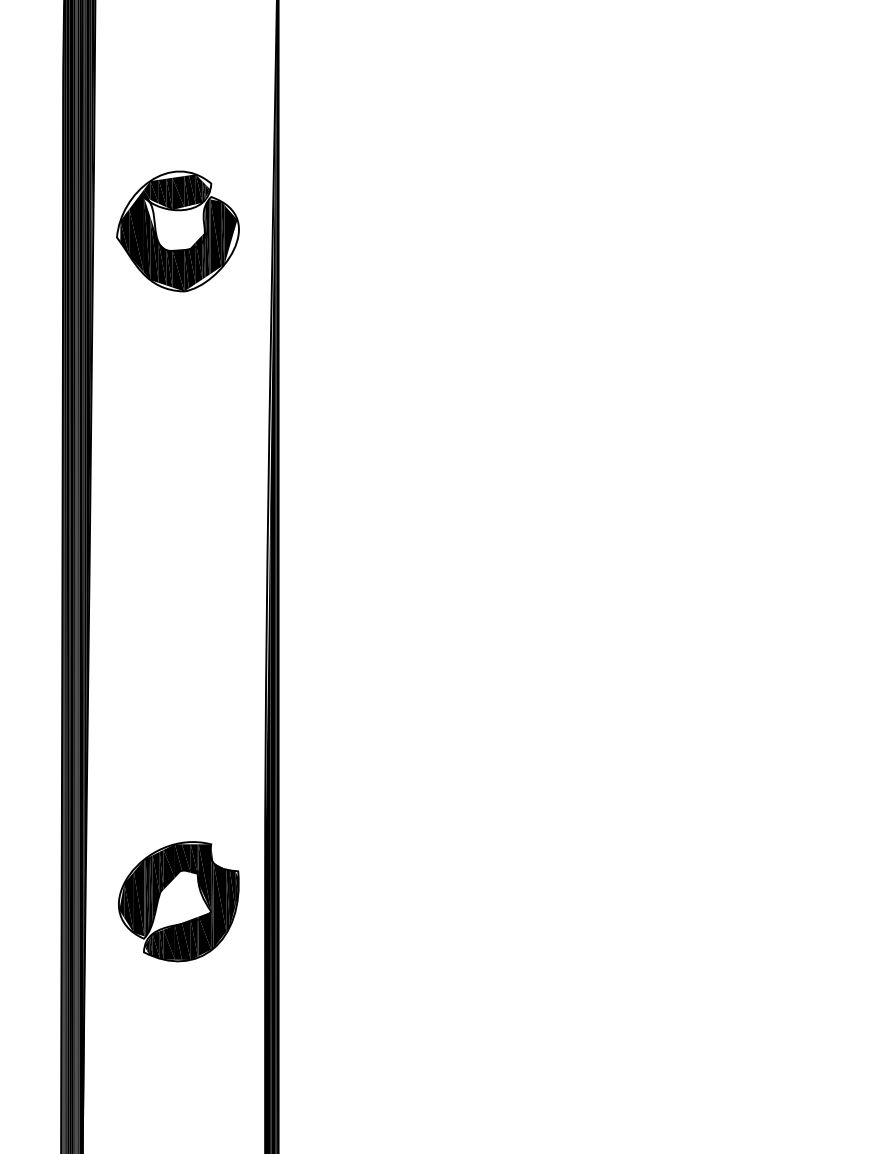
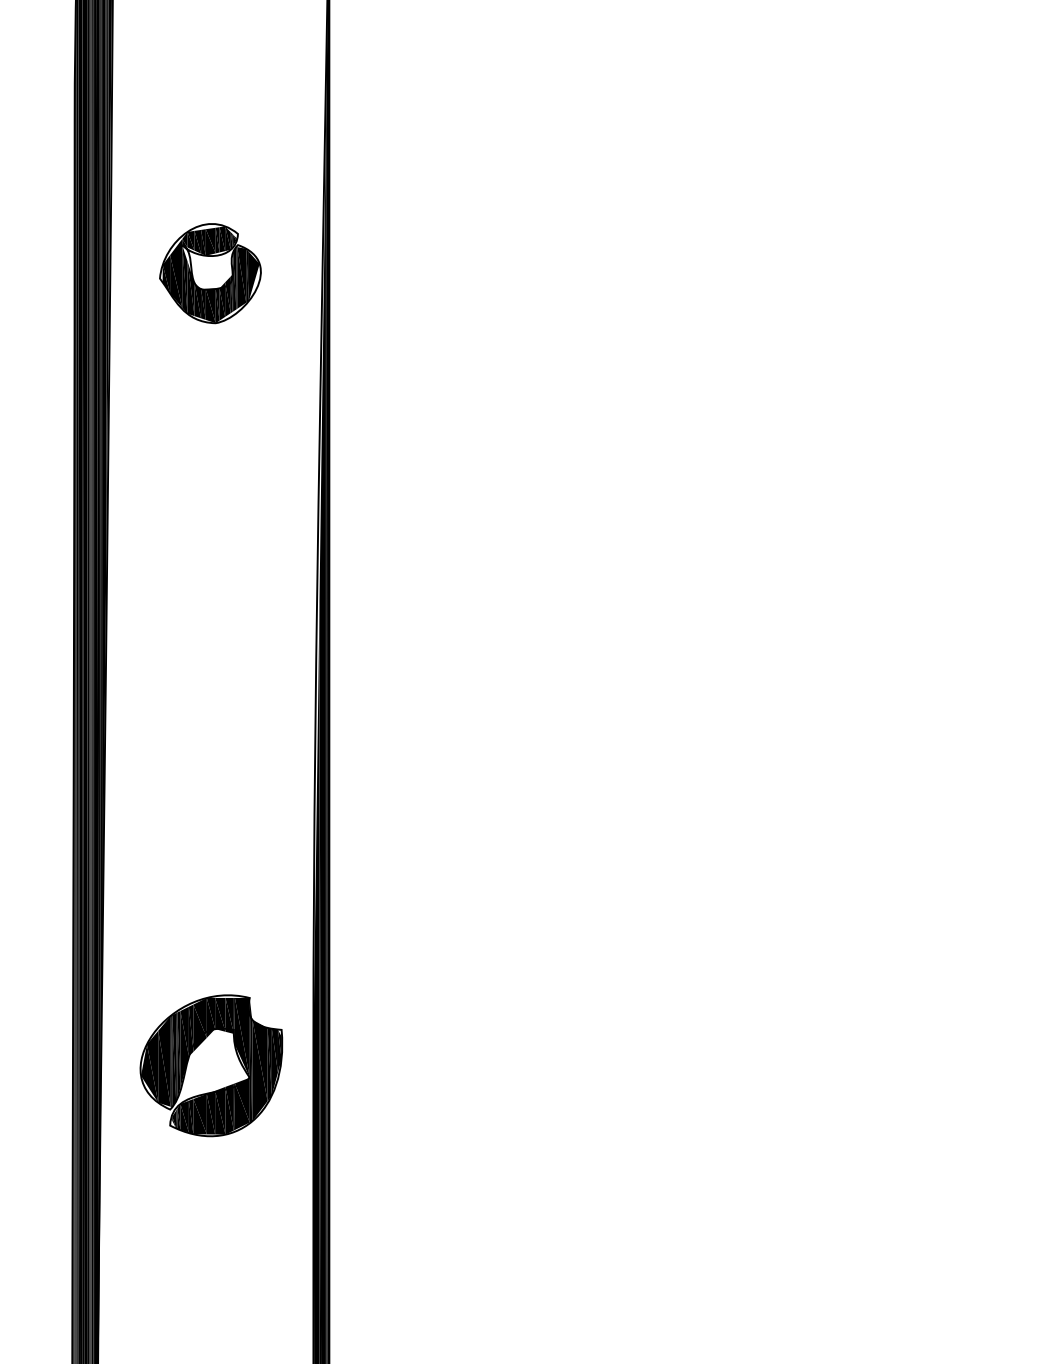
part: (177, 231) -> (209, 273), size x0.7

